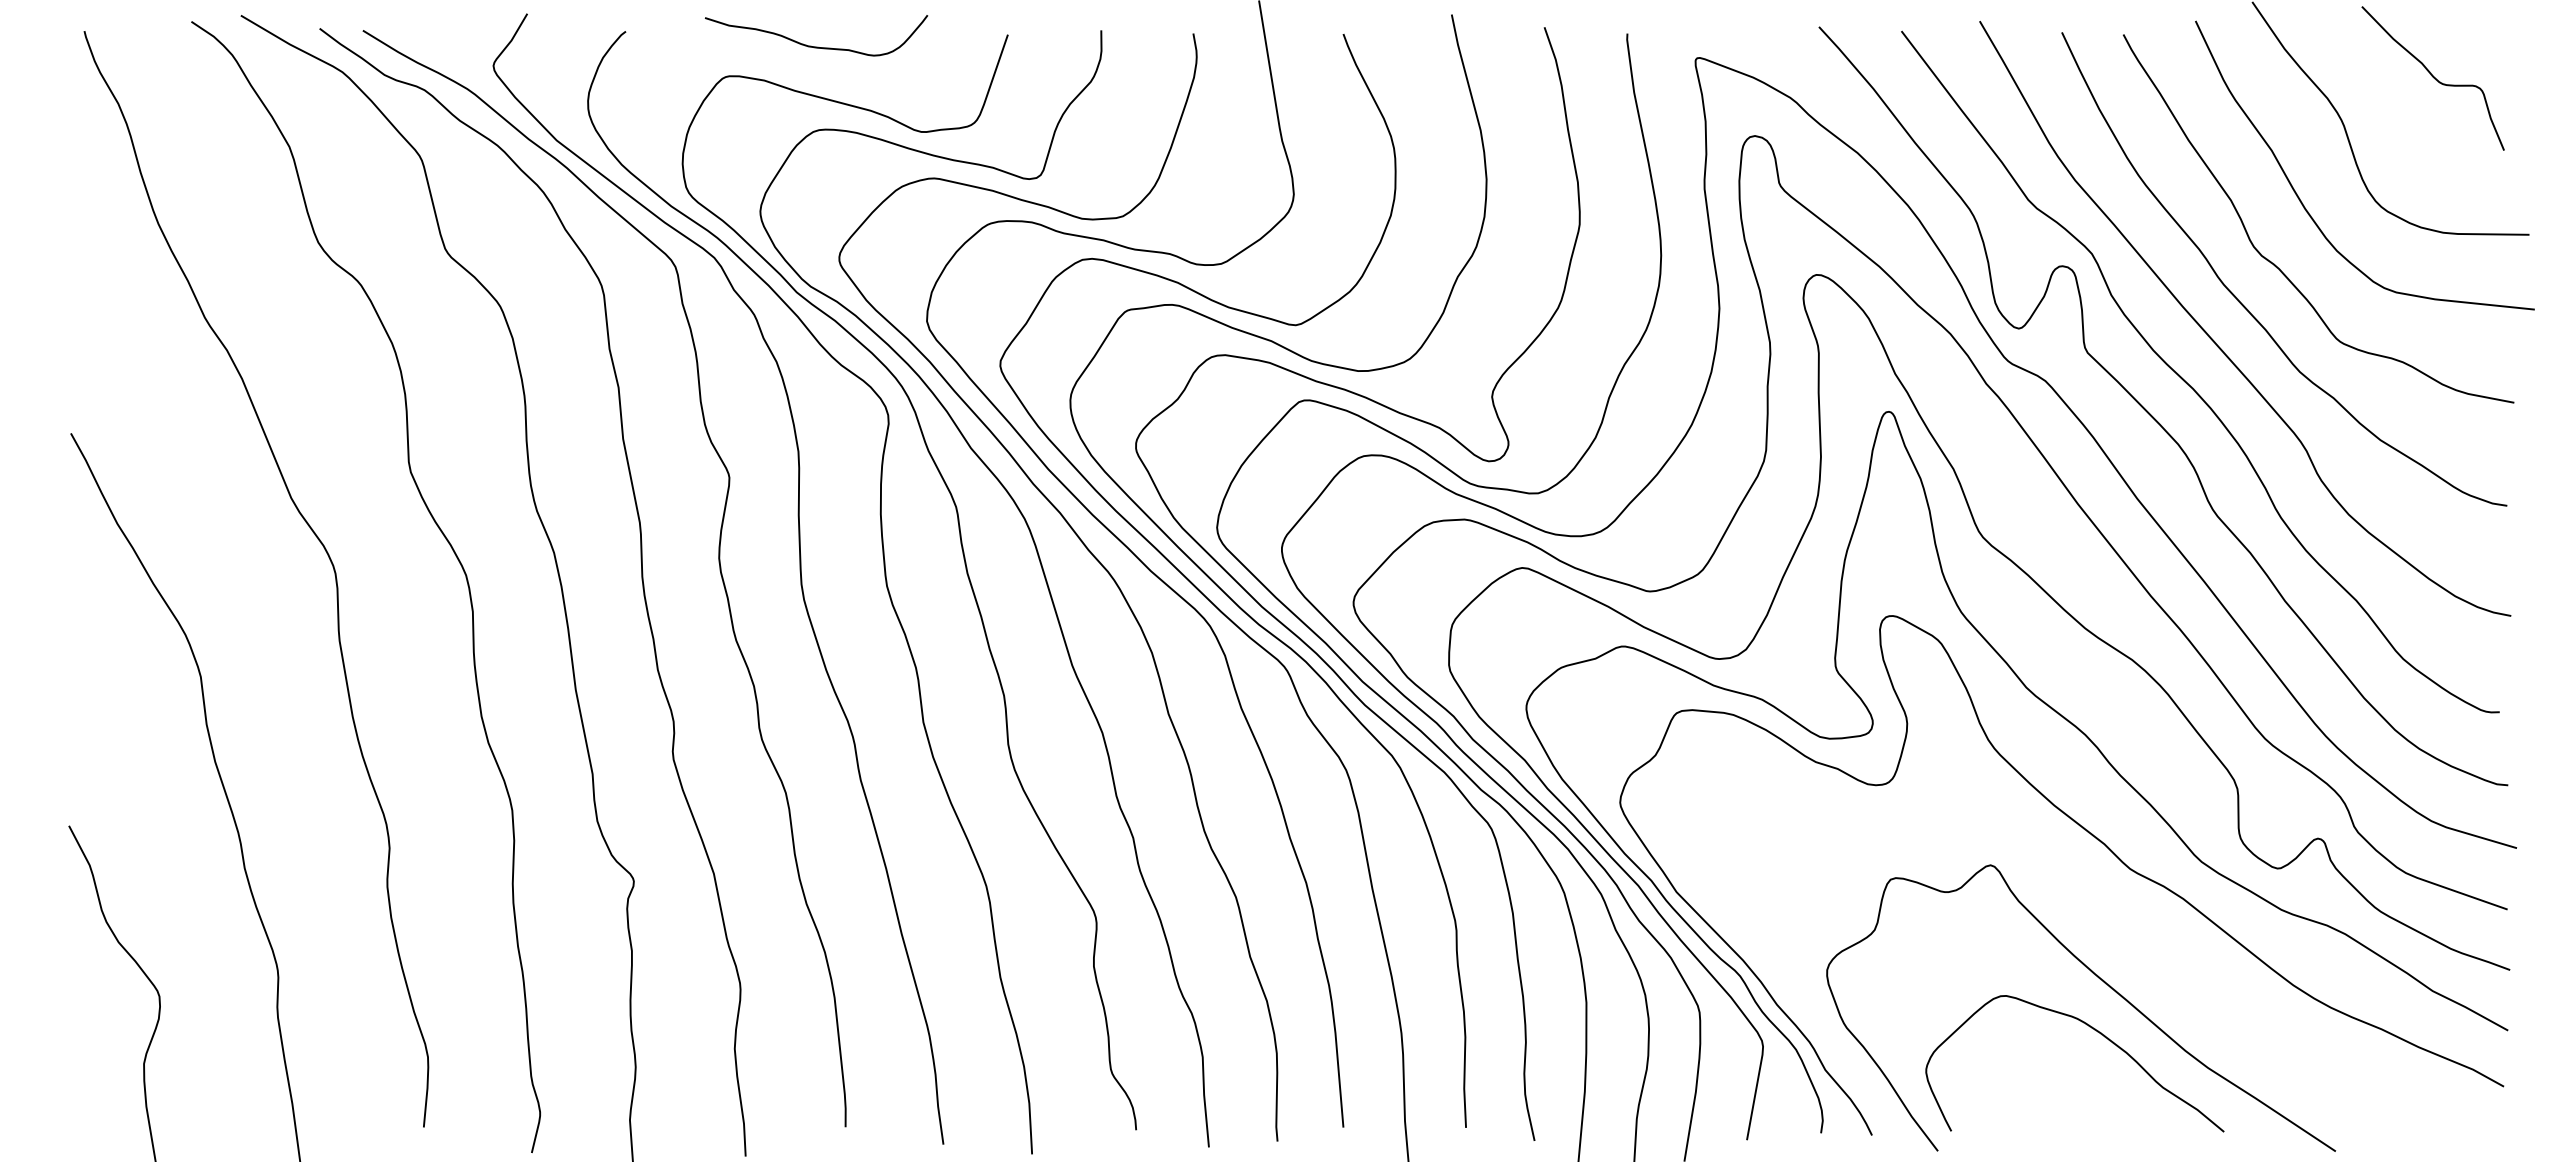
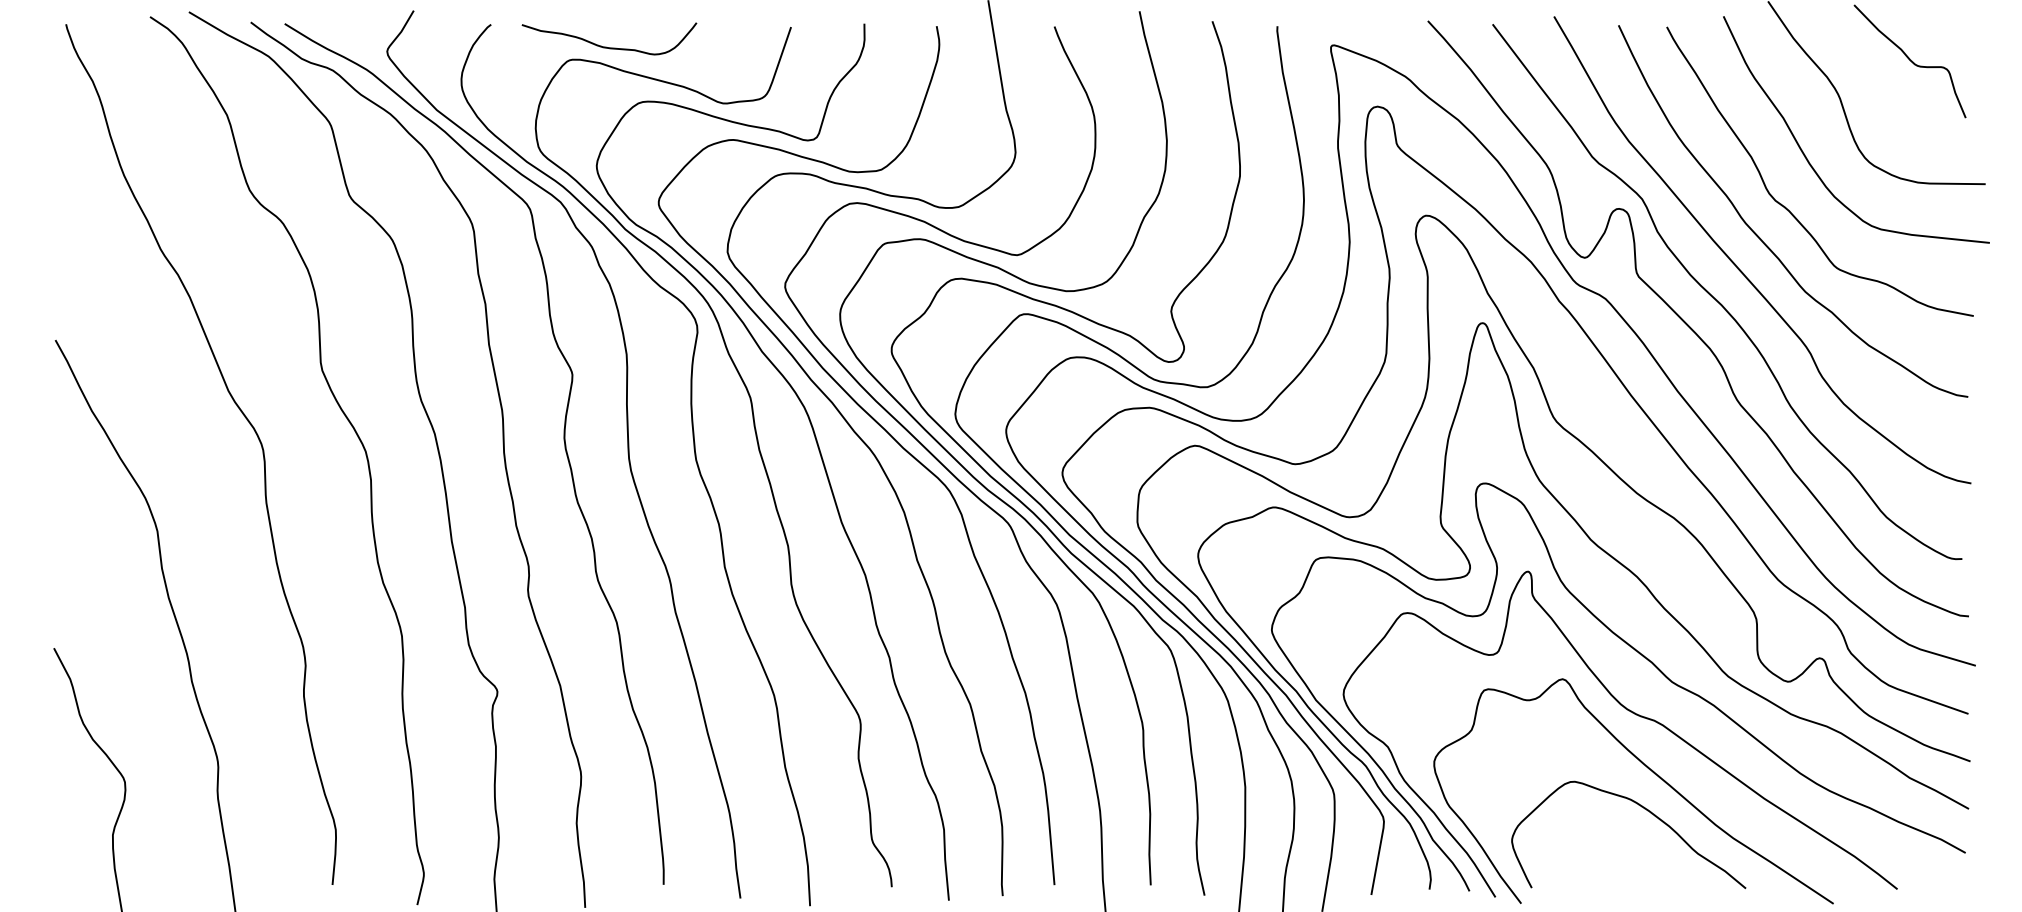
curve: (816, 46) -> (609, 47), moved
curve: (2077, 907) -> (1630, 712), added

